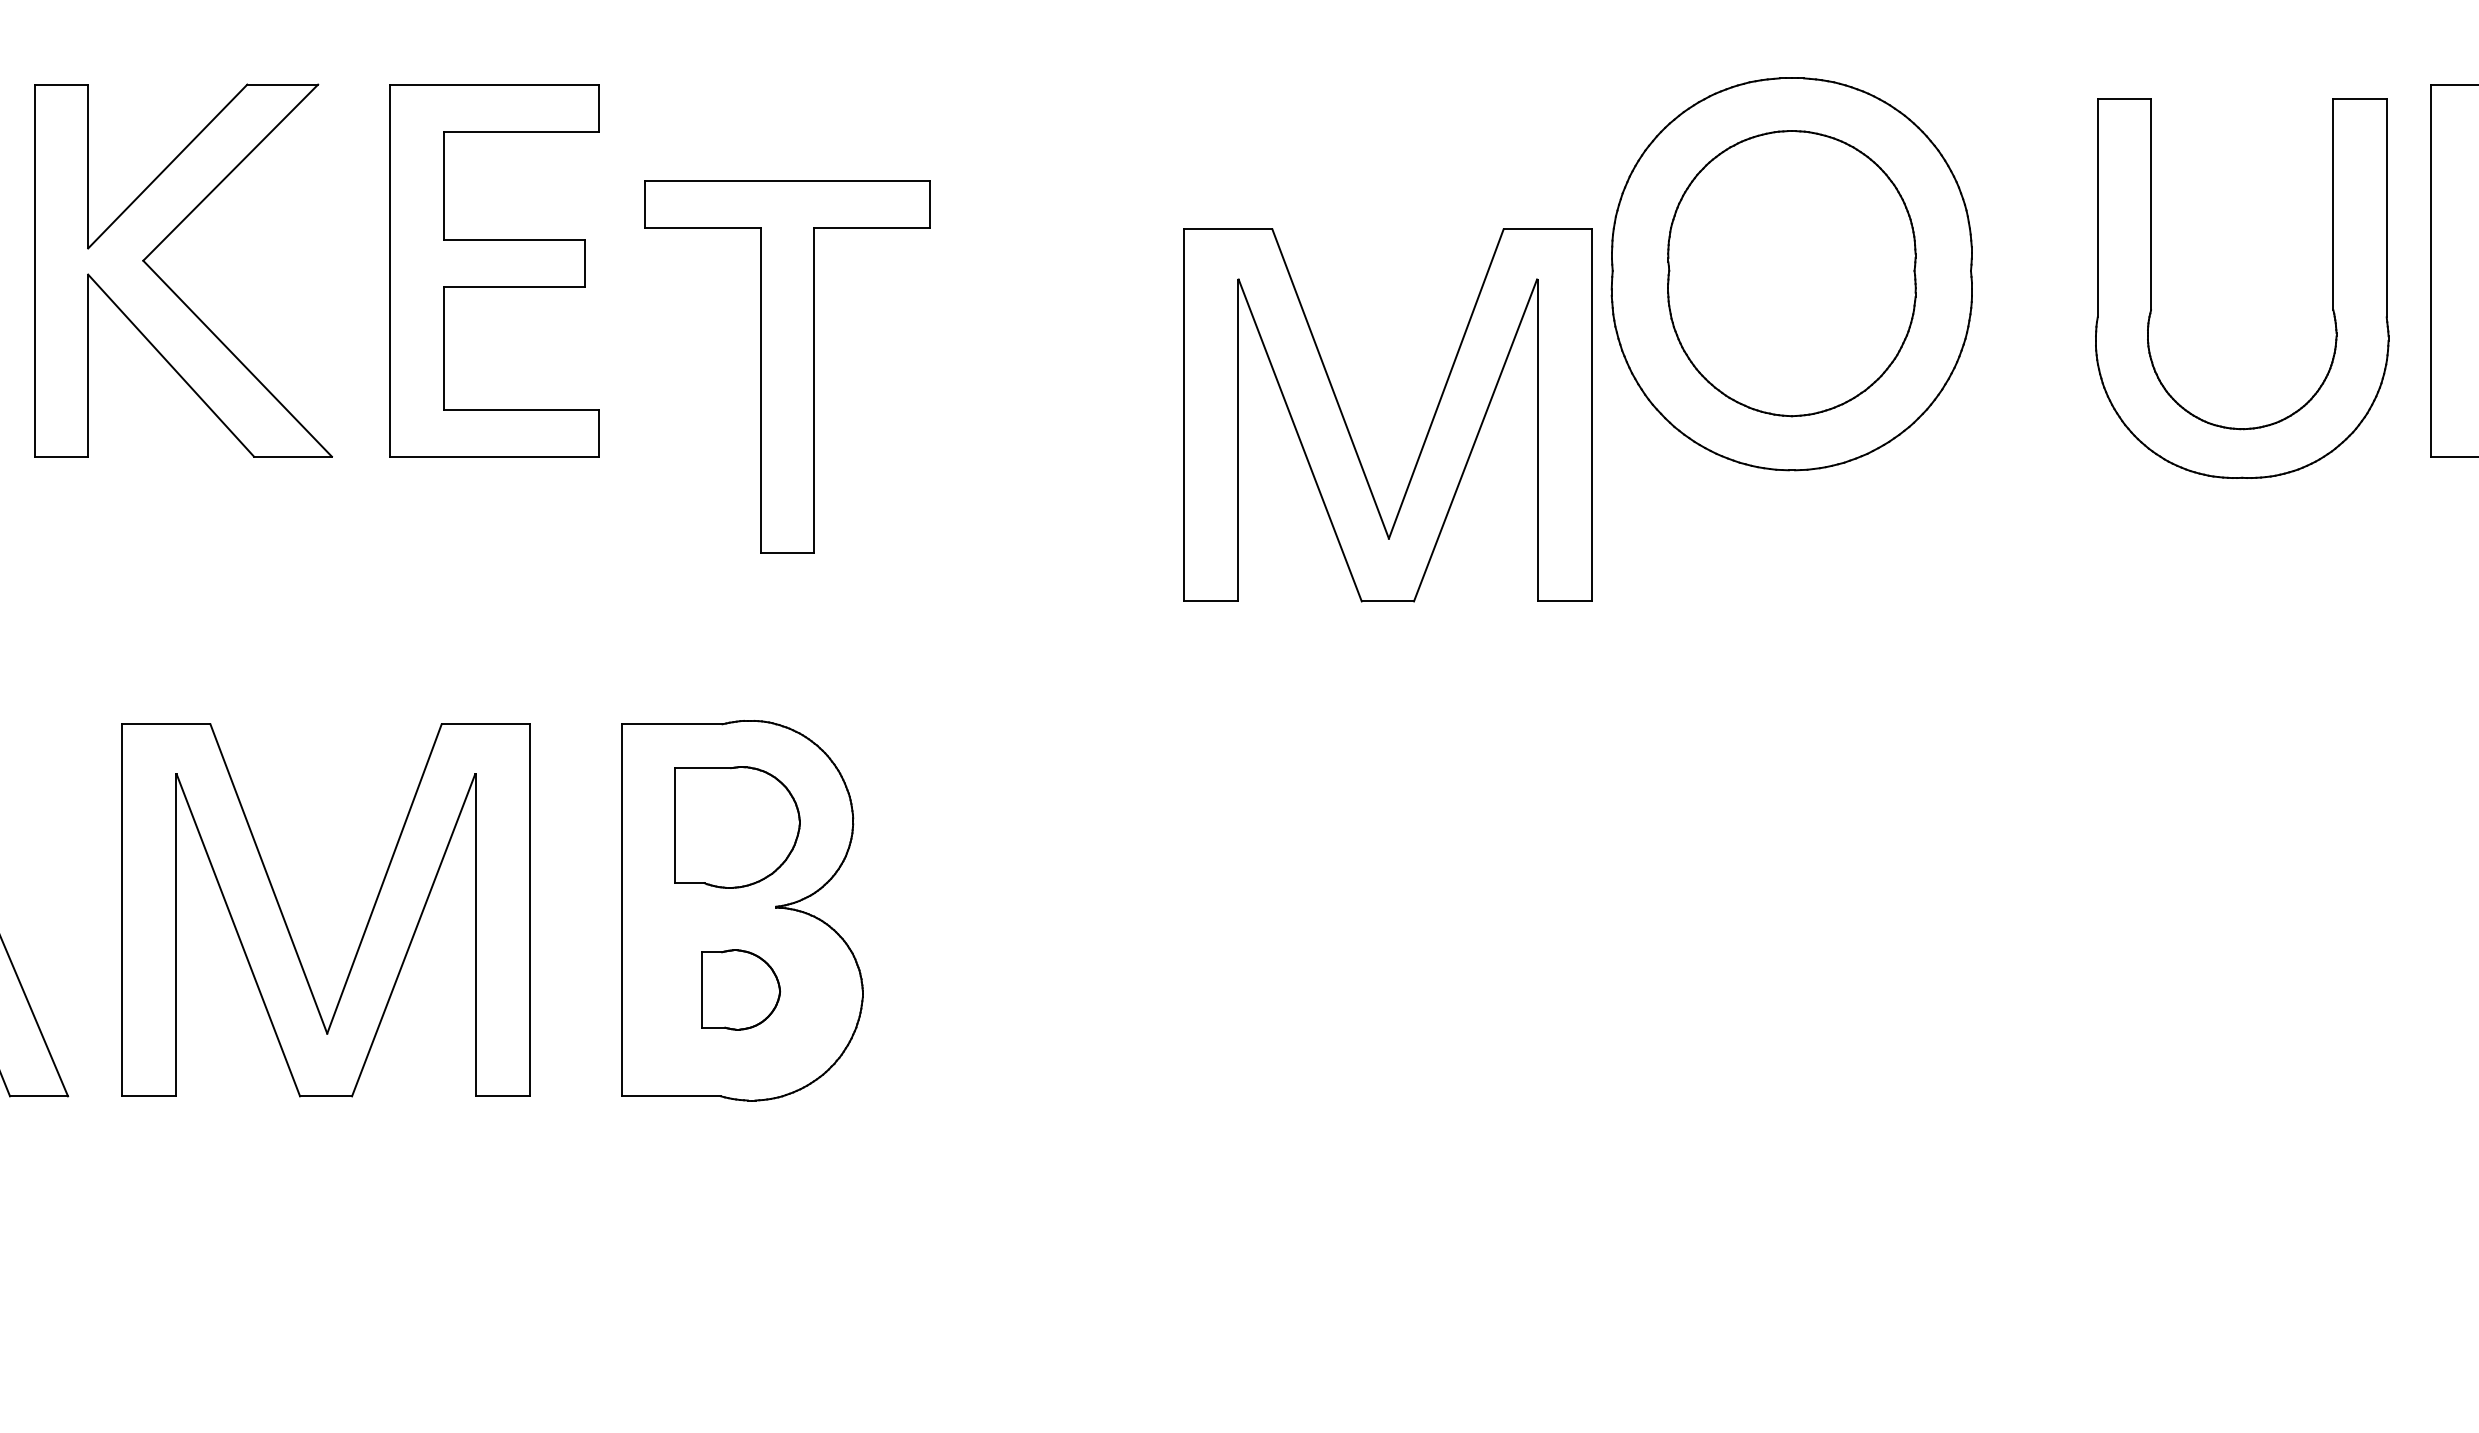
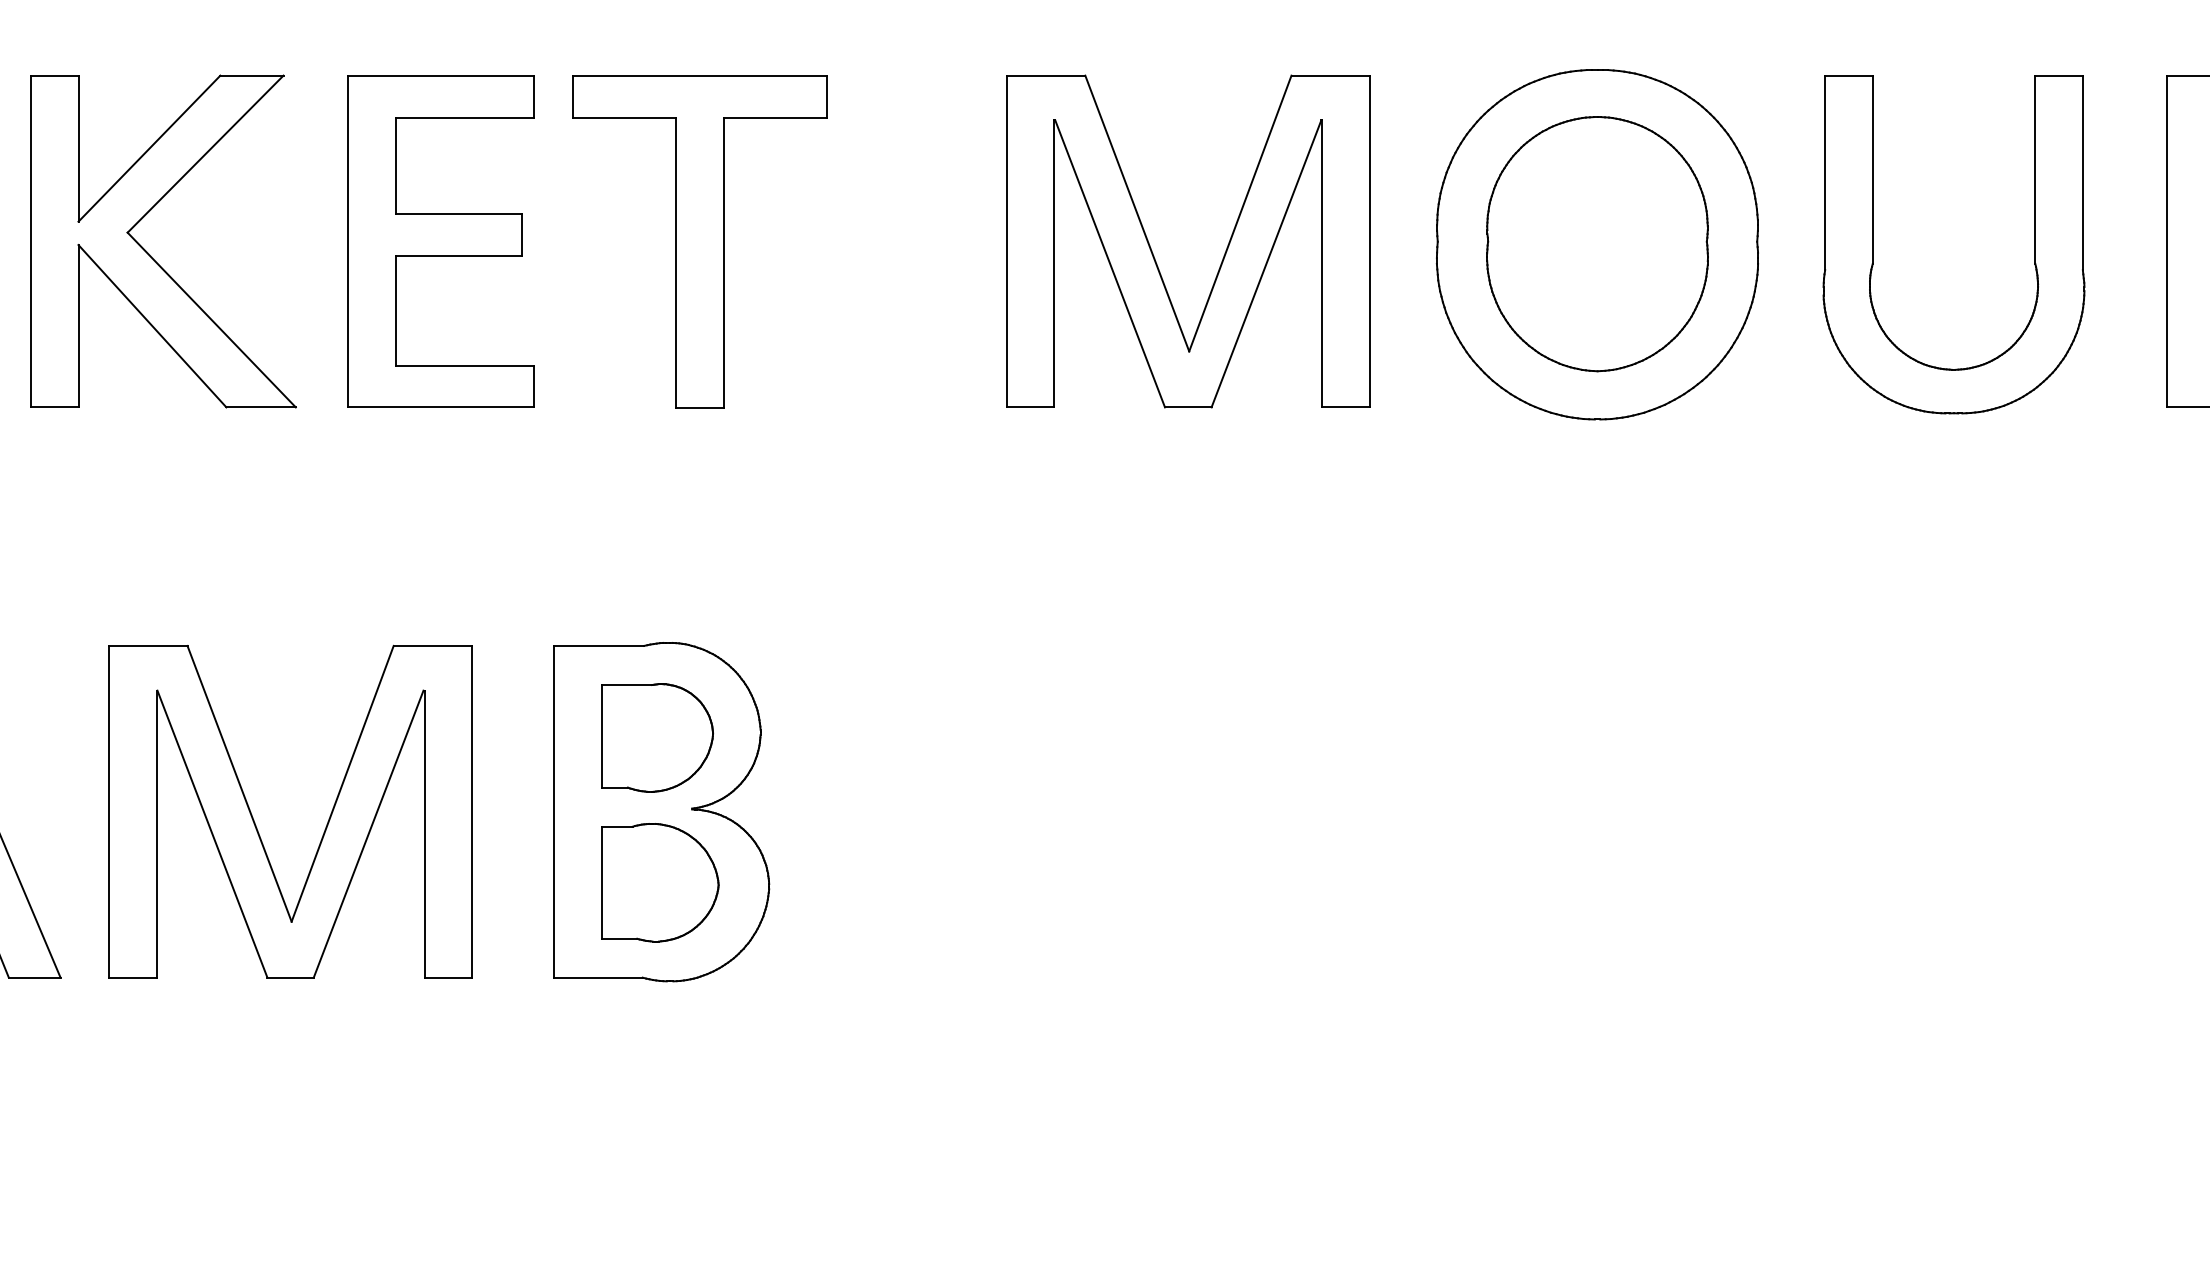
part: (2151, 288) -> (1873, 244), moved
part: (786, 367) -> (699, 241), moved
part: (1349, 431) -> (1154, 255), moved
part: (740, 989) -> (660, 882), size x1.67

